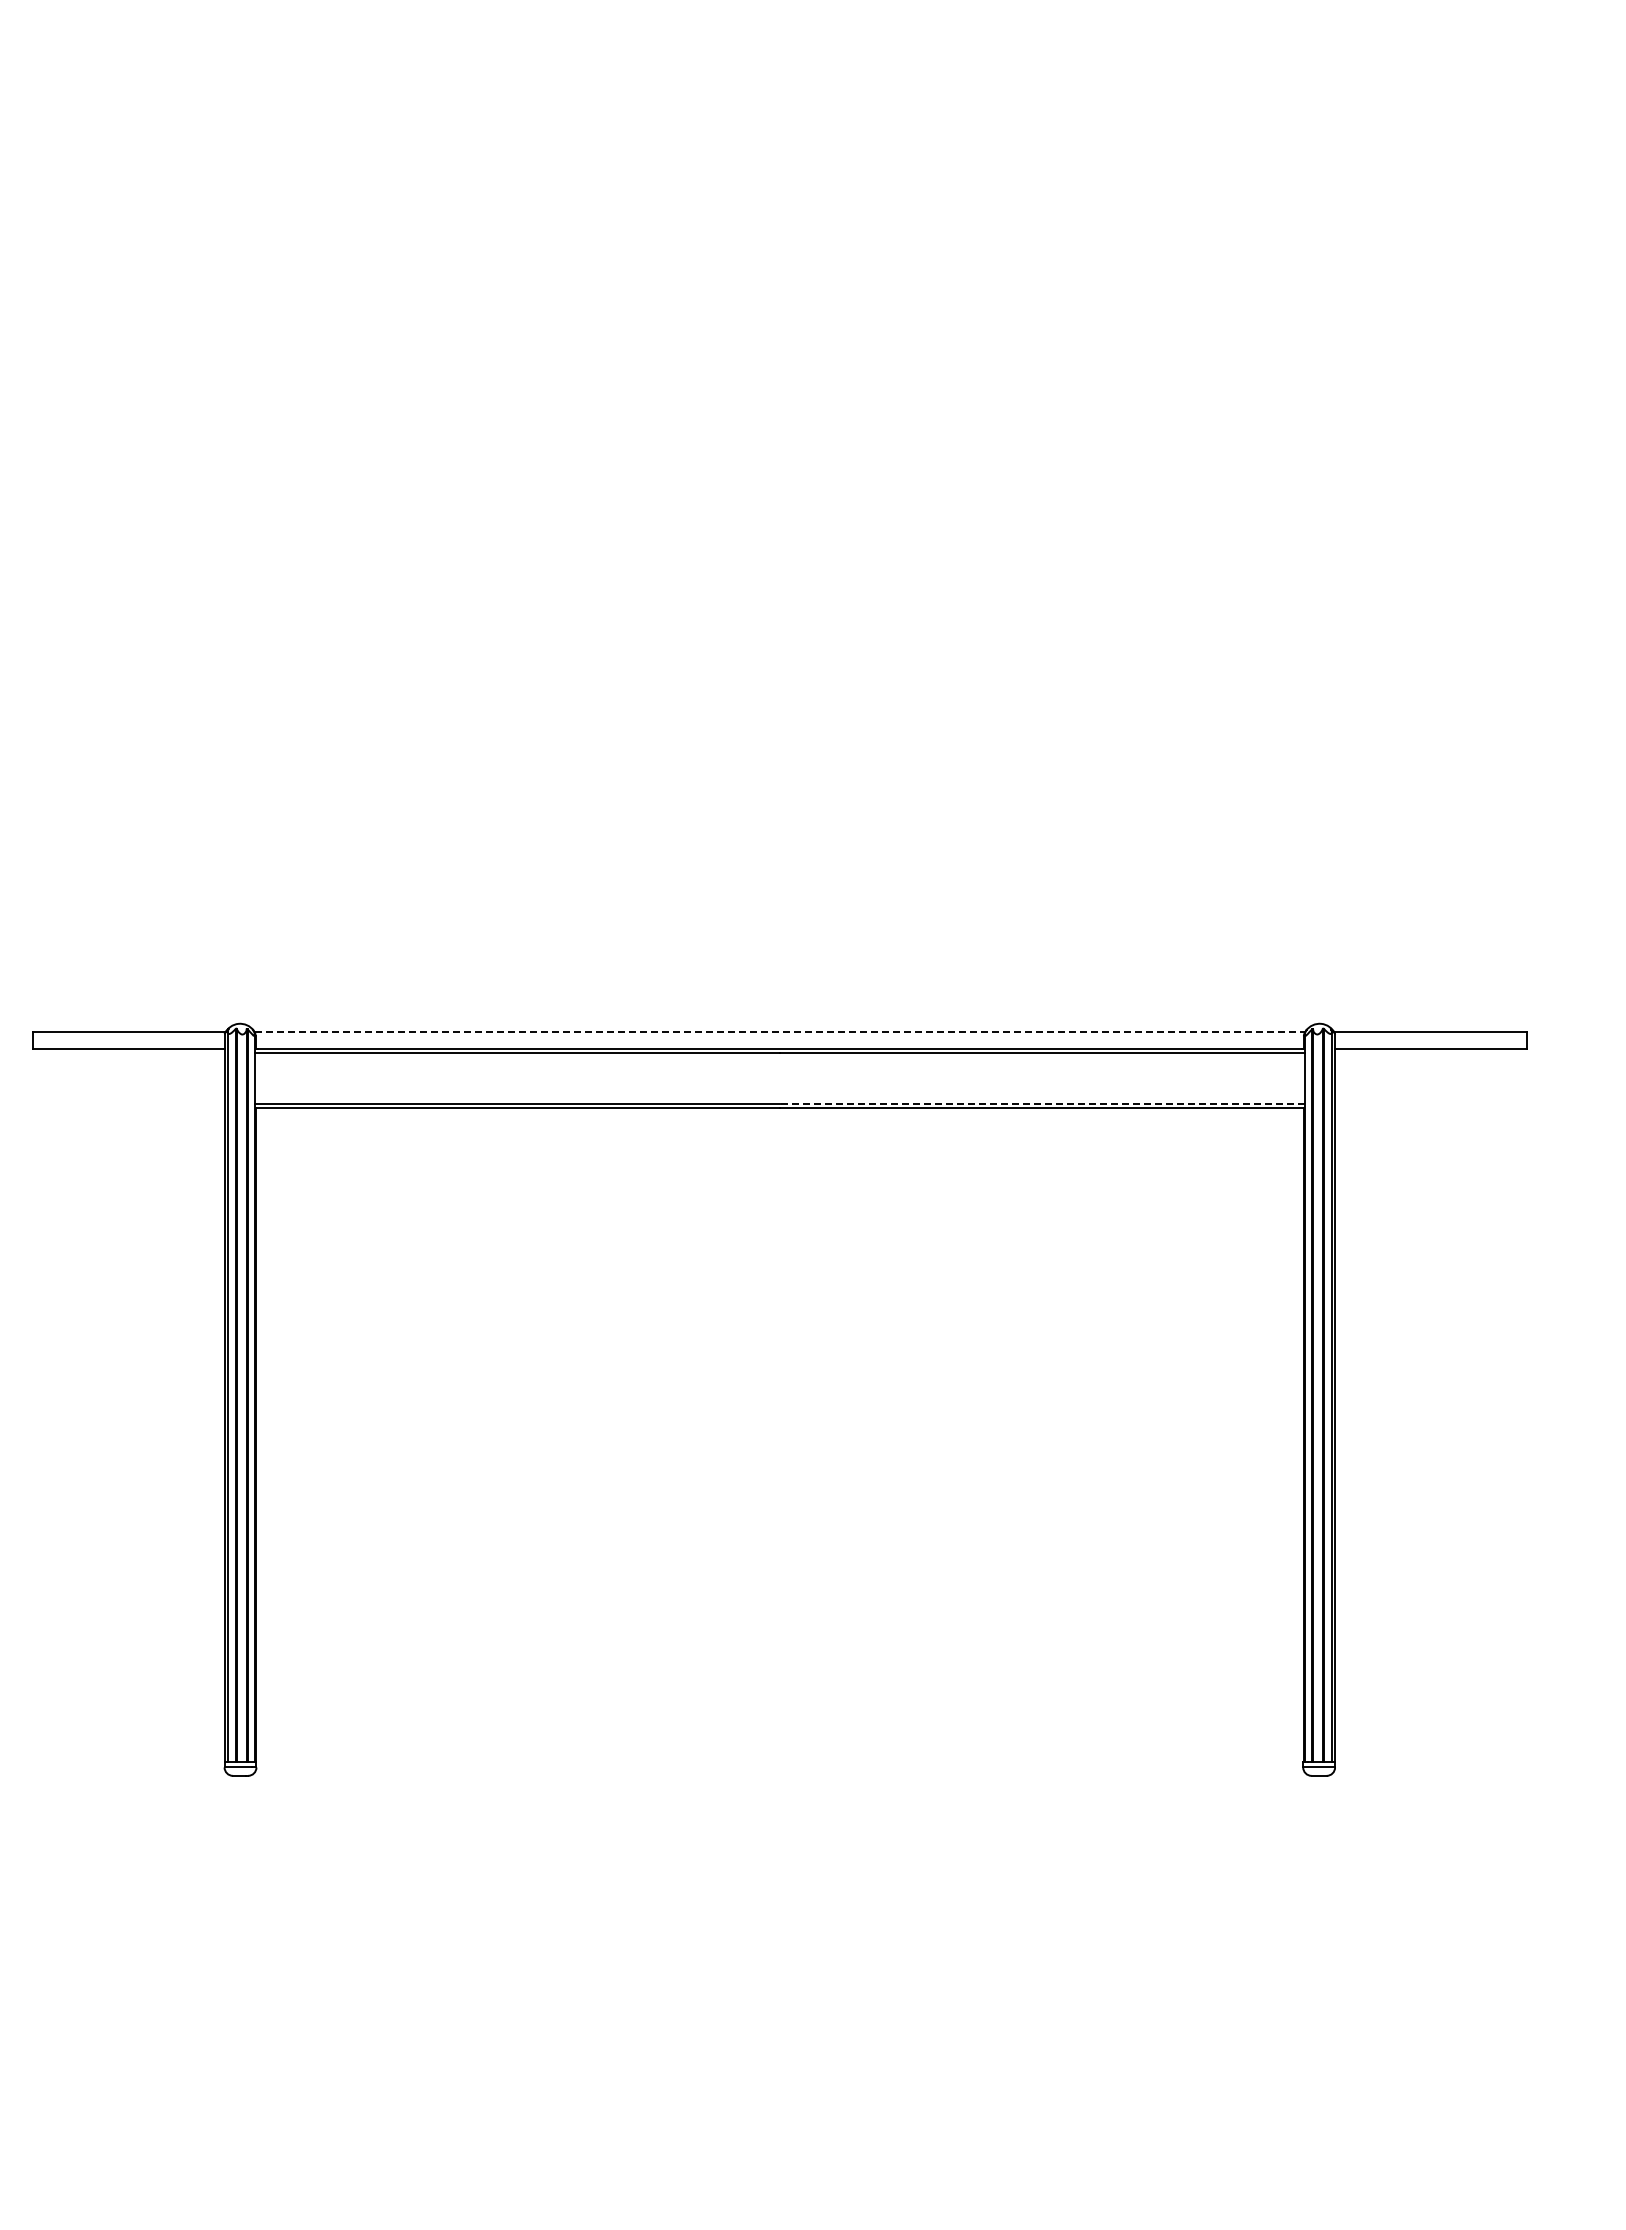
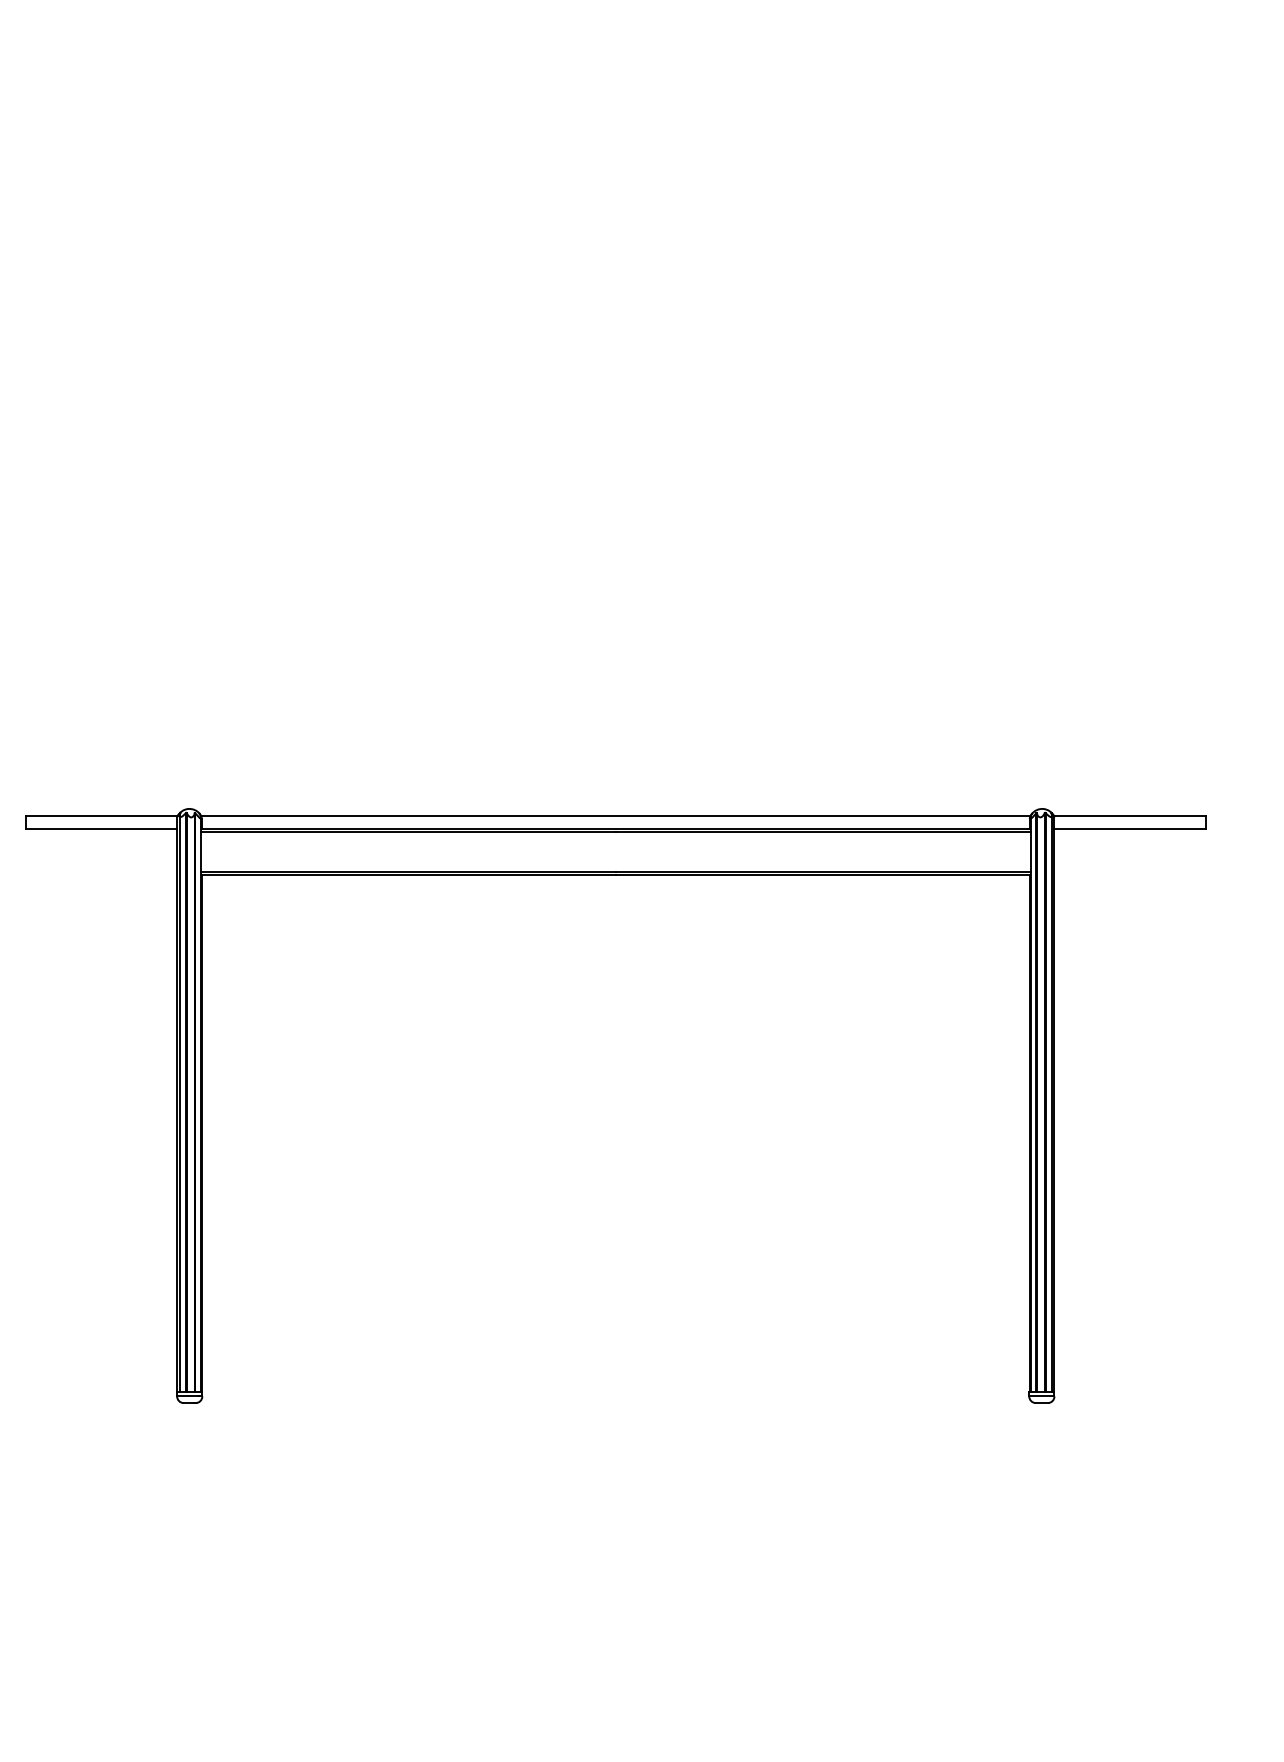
line: (780, 1032) -> (616, 815), dashed -> solid
line: (1041, 1103) -> (822, 871), dashed -> solid

